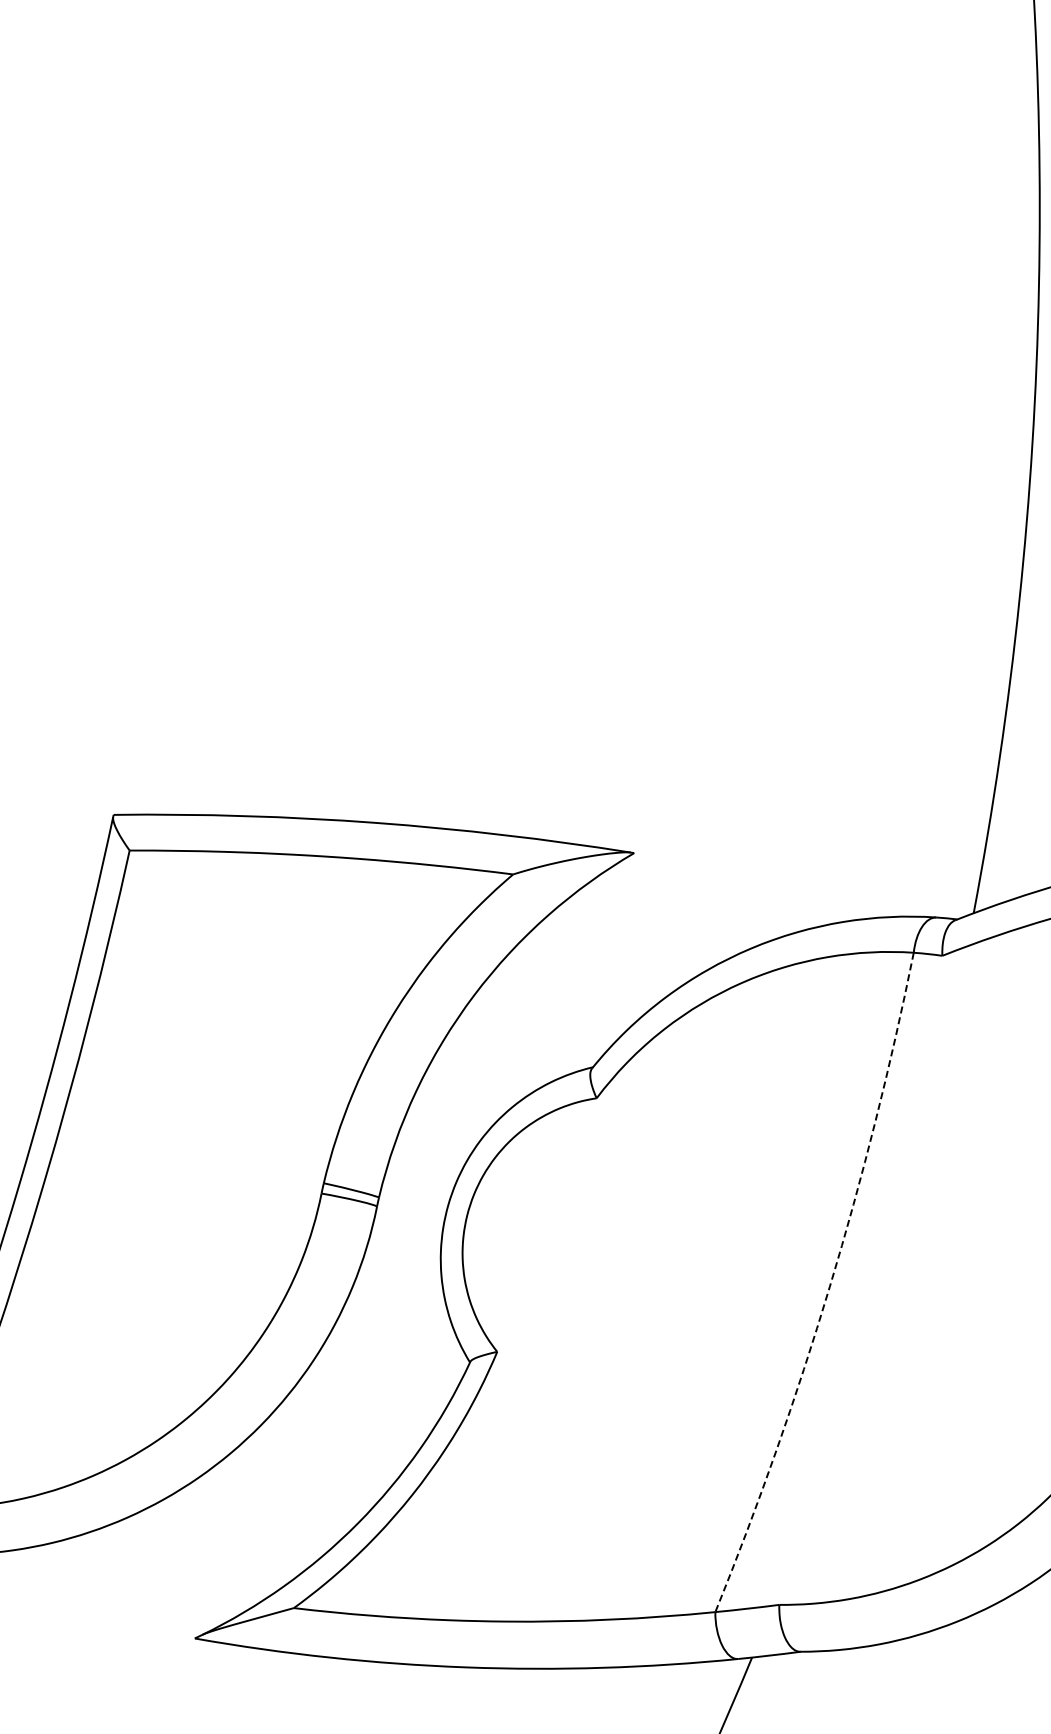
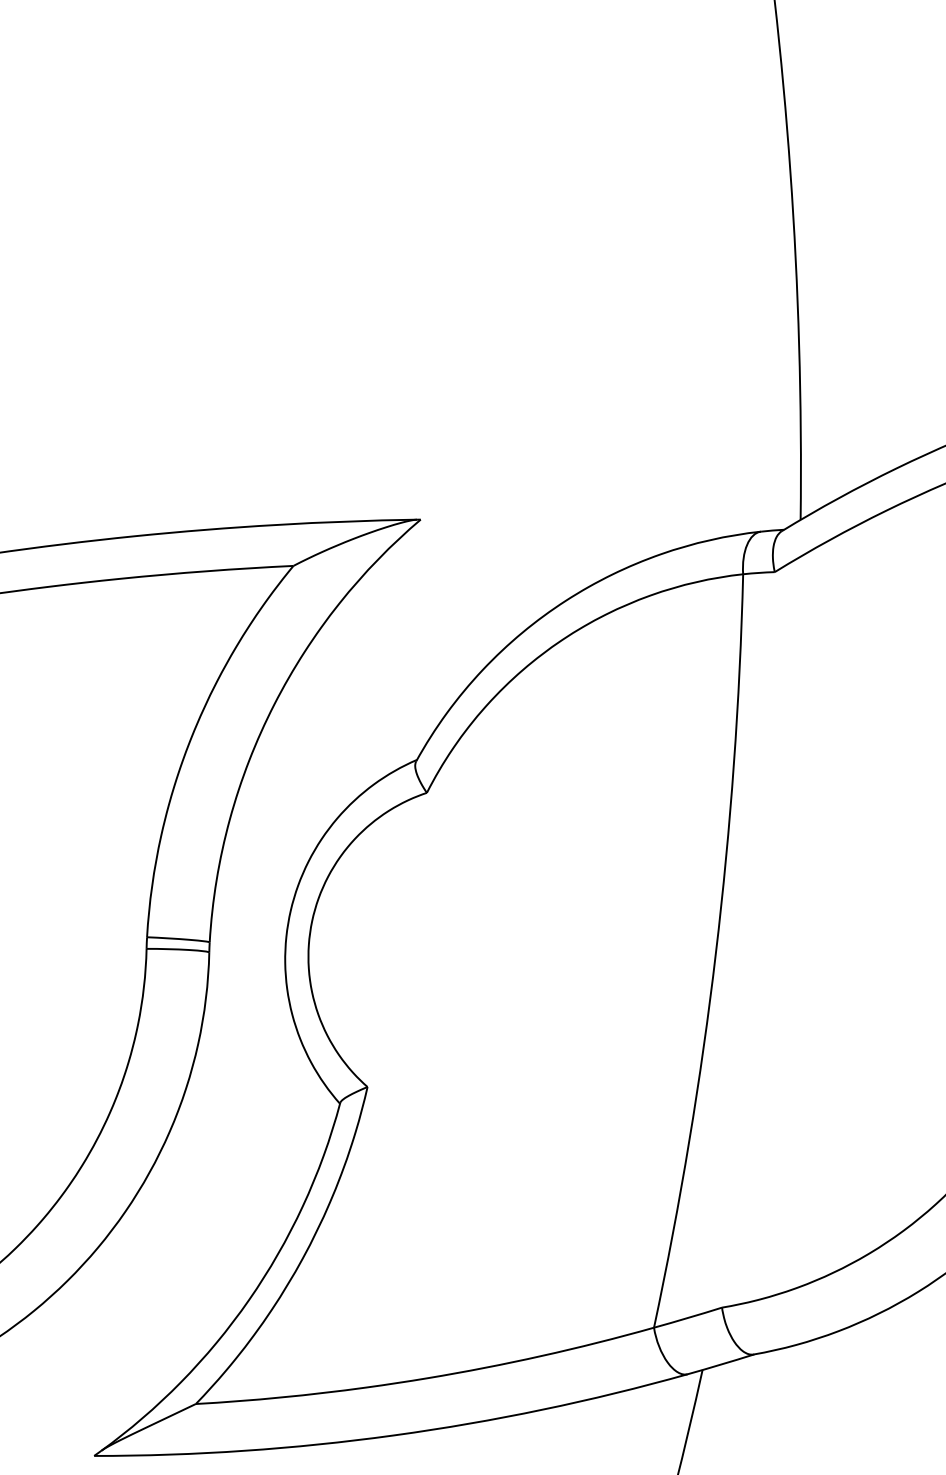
arc: (829, 1287) -> (715, 953), dashed -> solid

